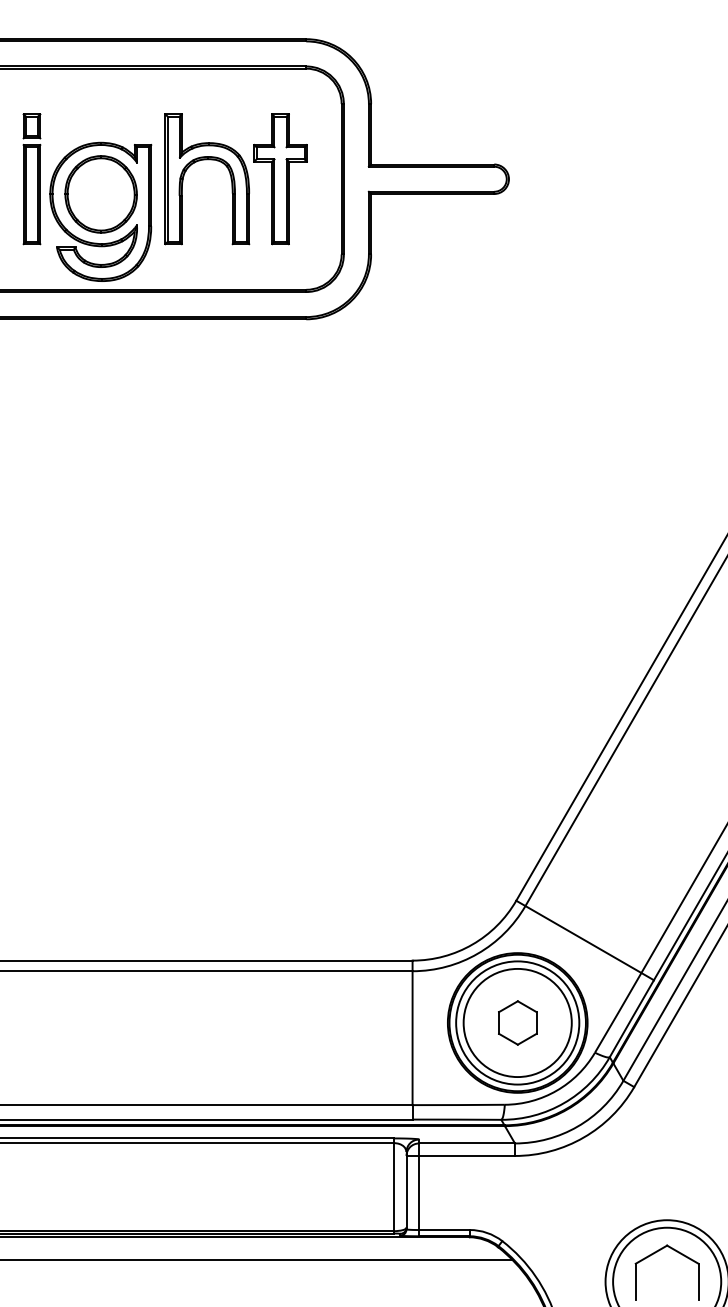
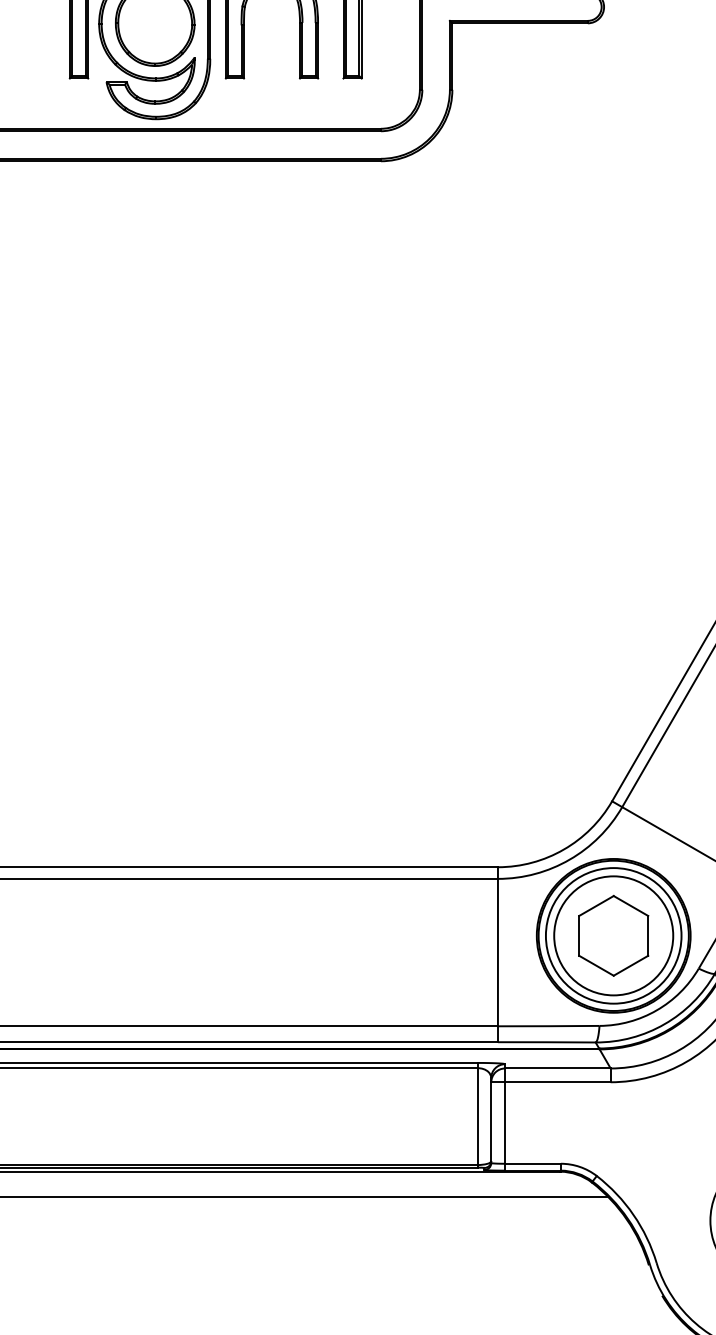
part: (517, 1022) -> (613, 935), size x1.67

